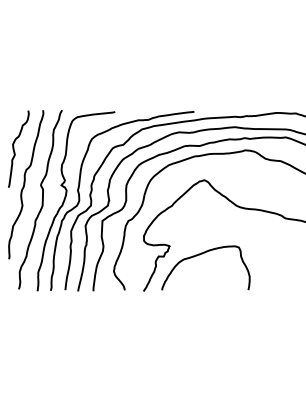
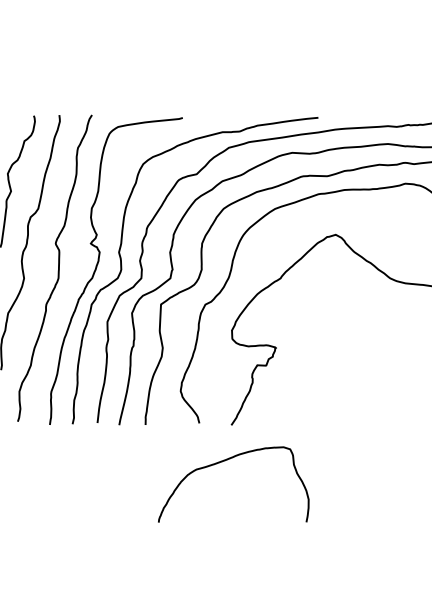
curve: (202, 254) -> (227, 461), moved

